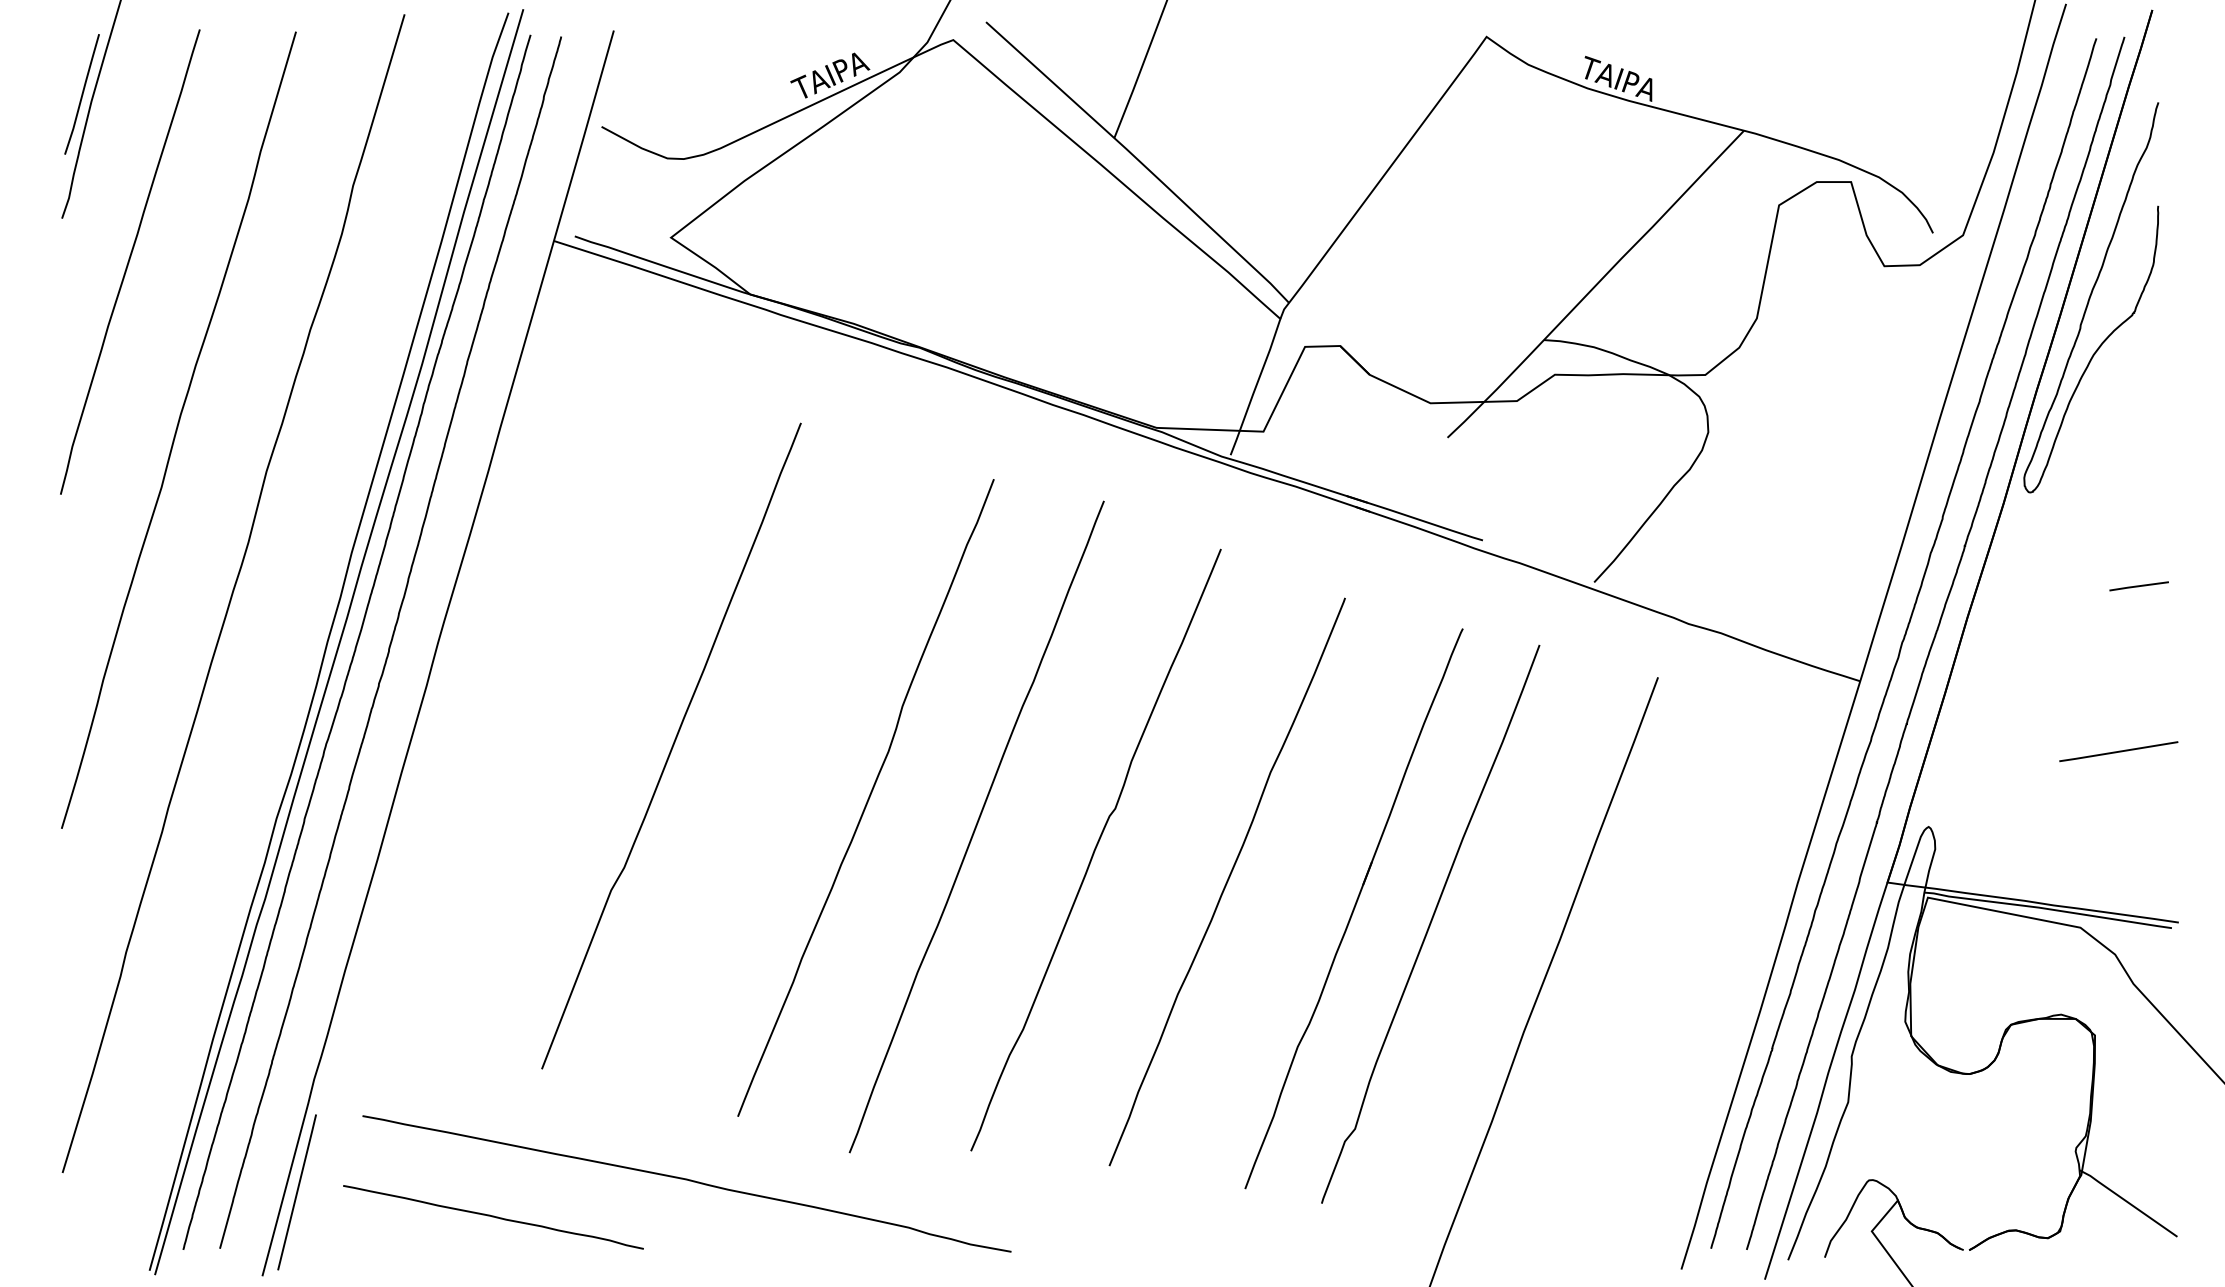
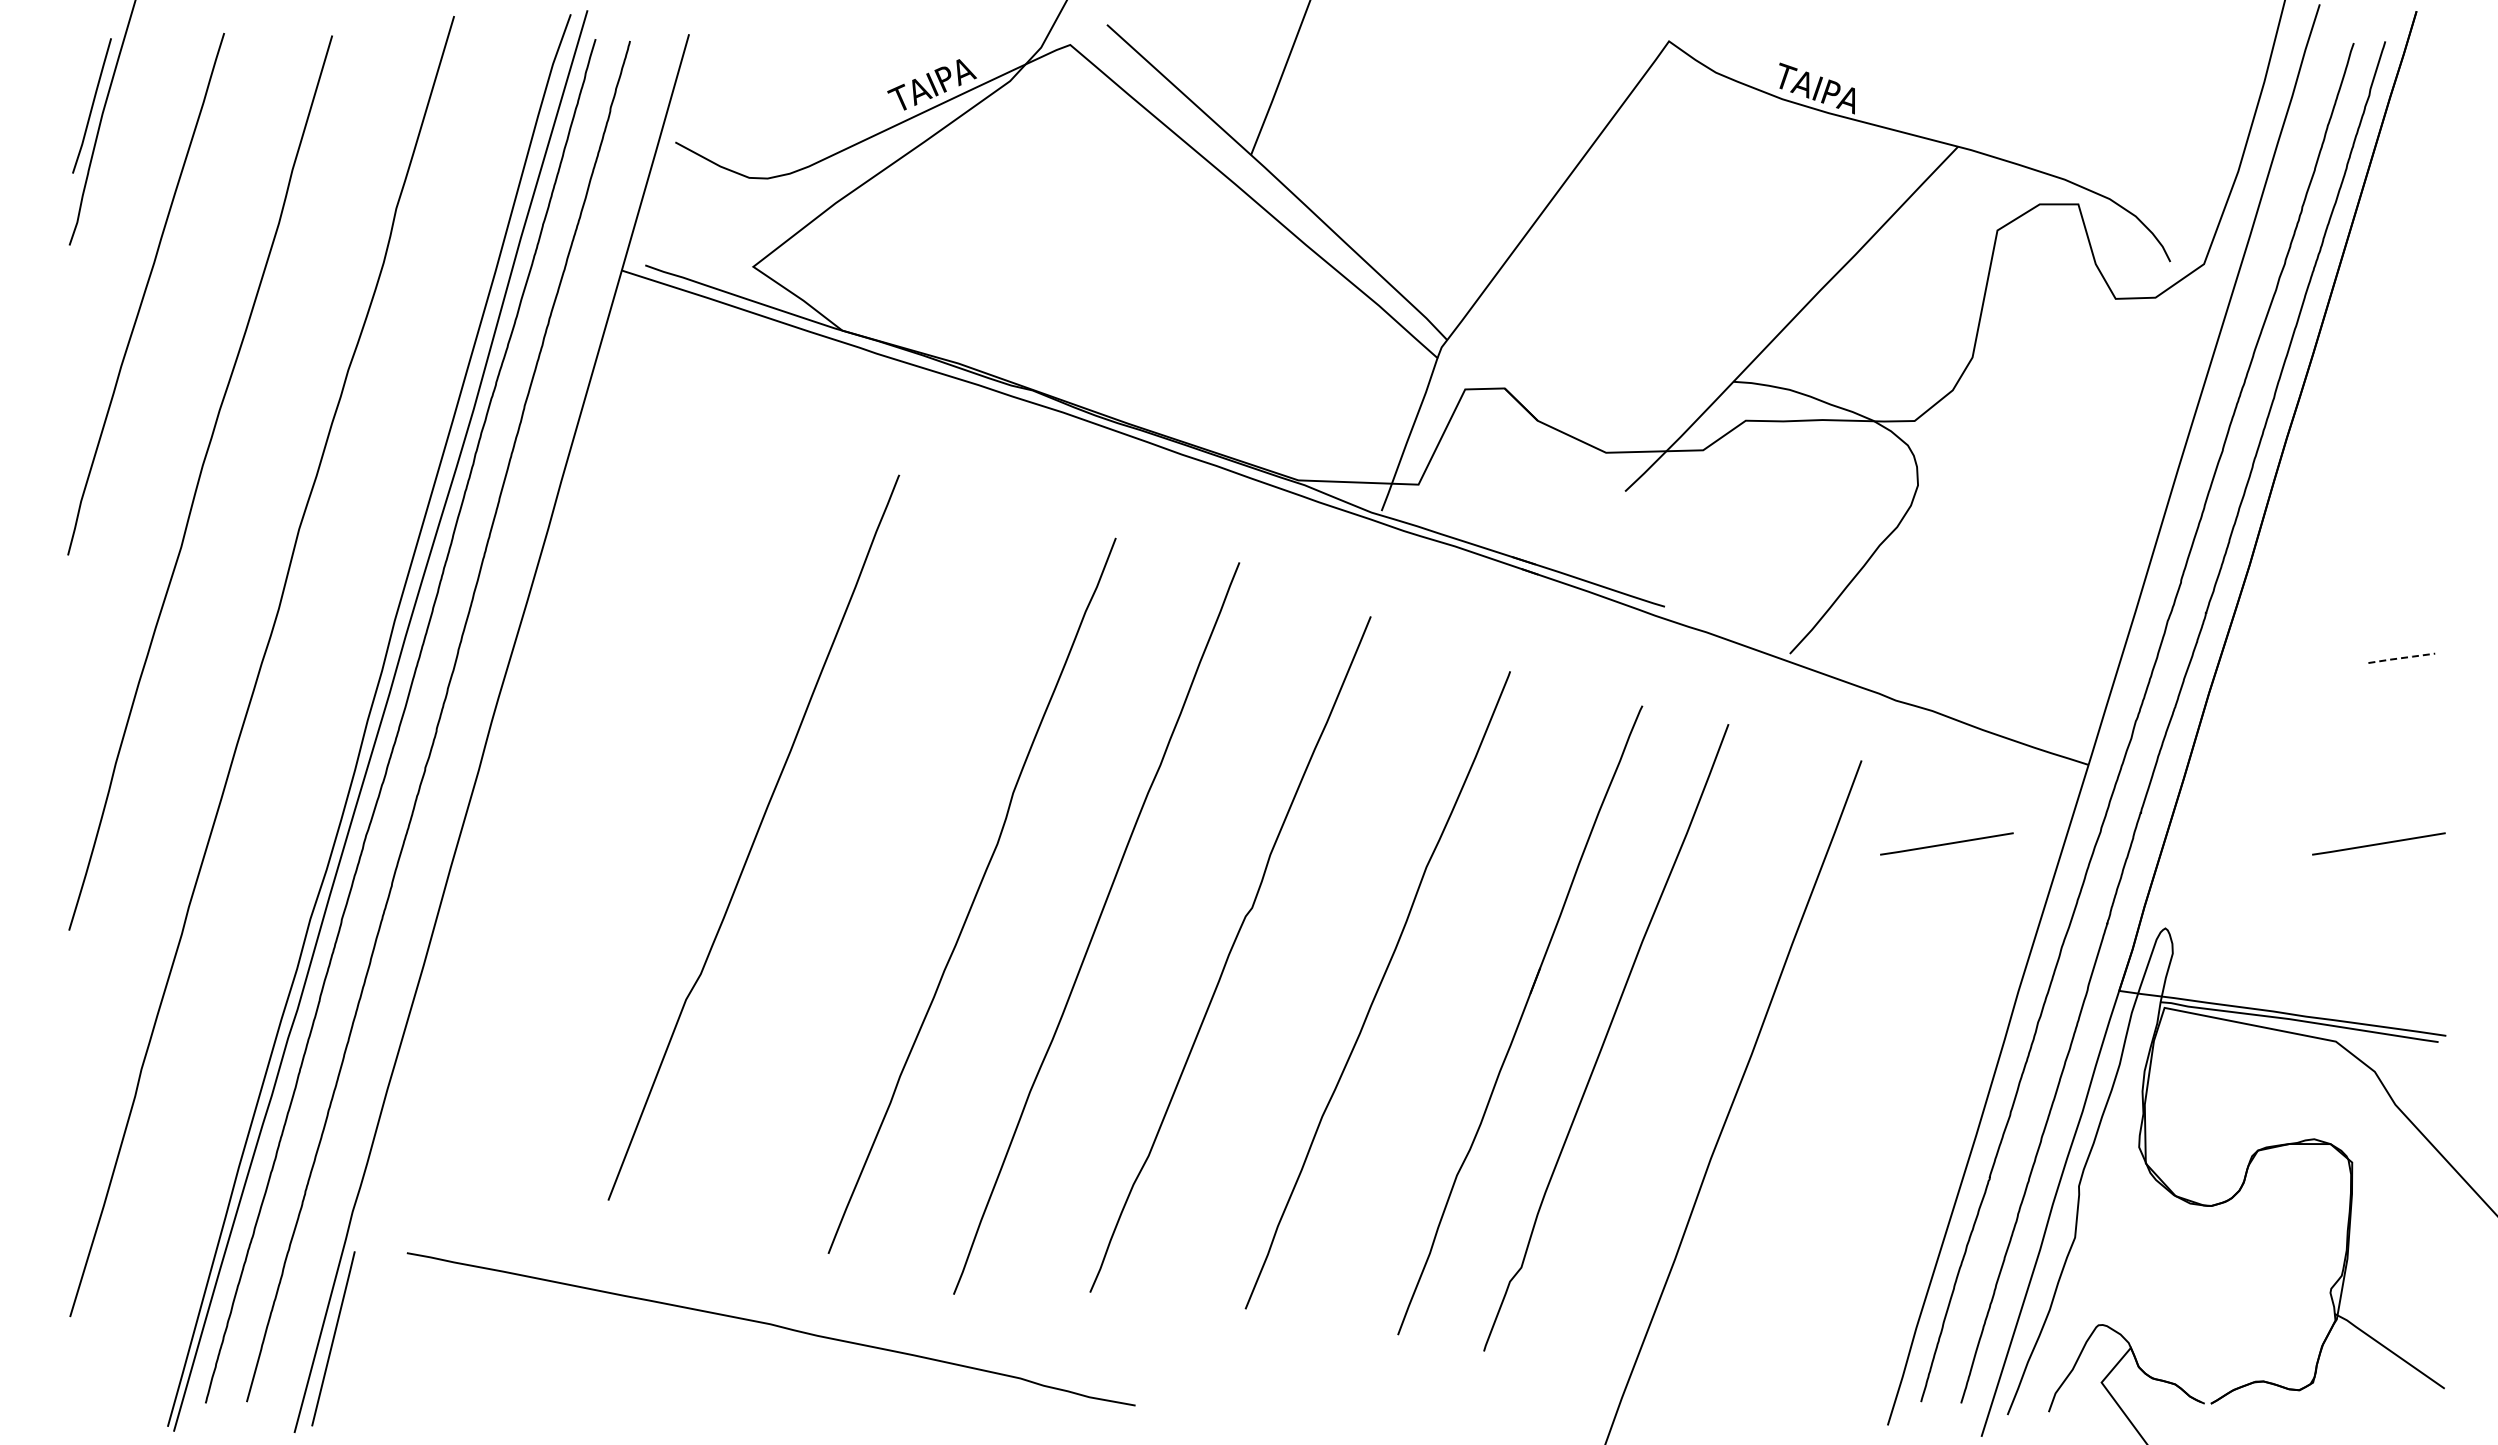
curve: (2090, 297) -> (2347, 333), removed
line: (2138, 586) -> (2401, 658), solid -> dashed
line: (1733, 751) -> (1946, 843), added
curve: (493, 1217) -> (553, 1366), removed

